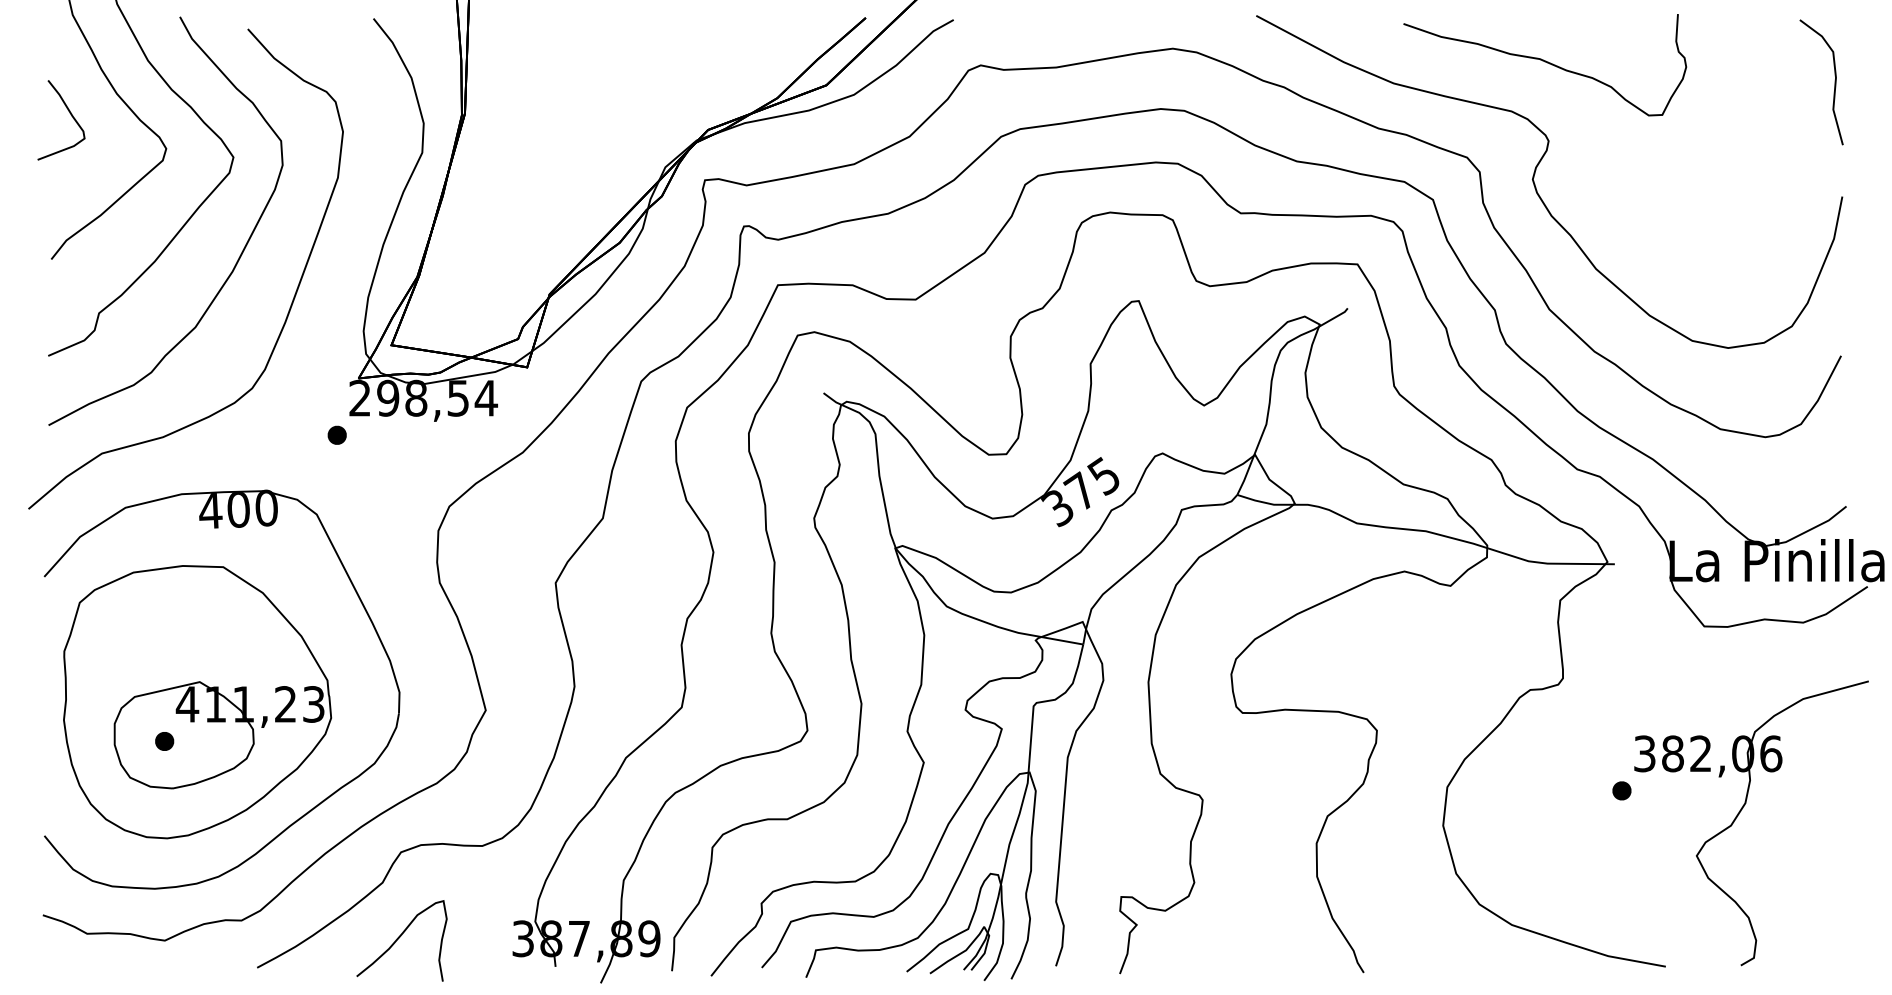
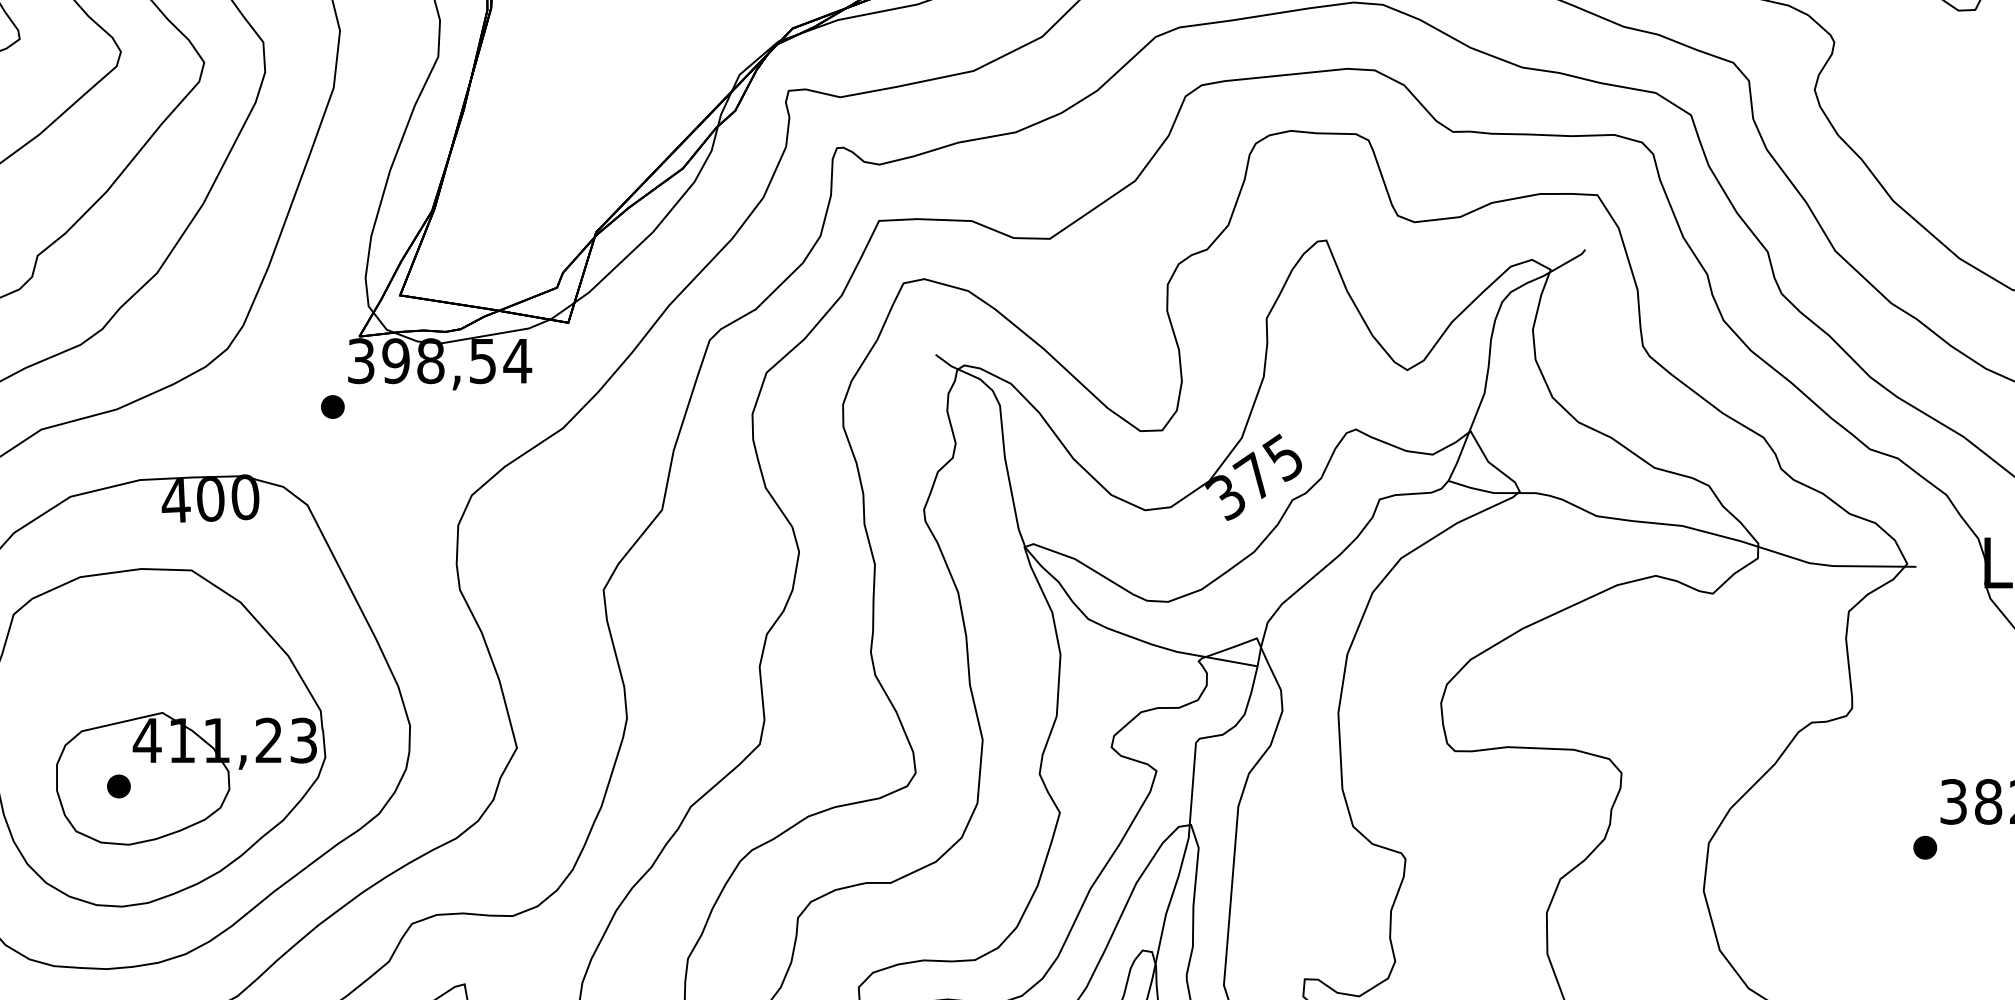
text: (359, 398) -> (360, 361), 298,54 -> 398,54

